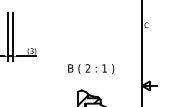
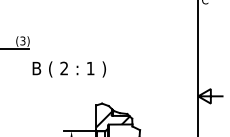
text: (91, 69) -> (69, 70), moved

